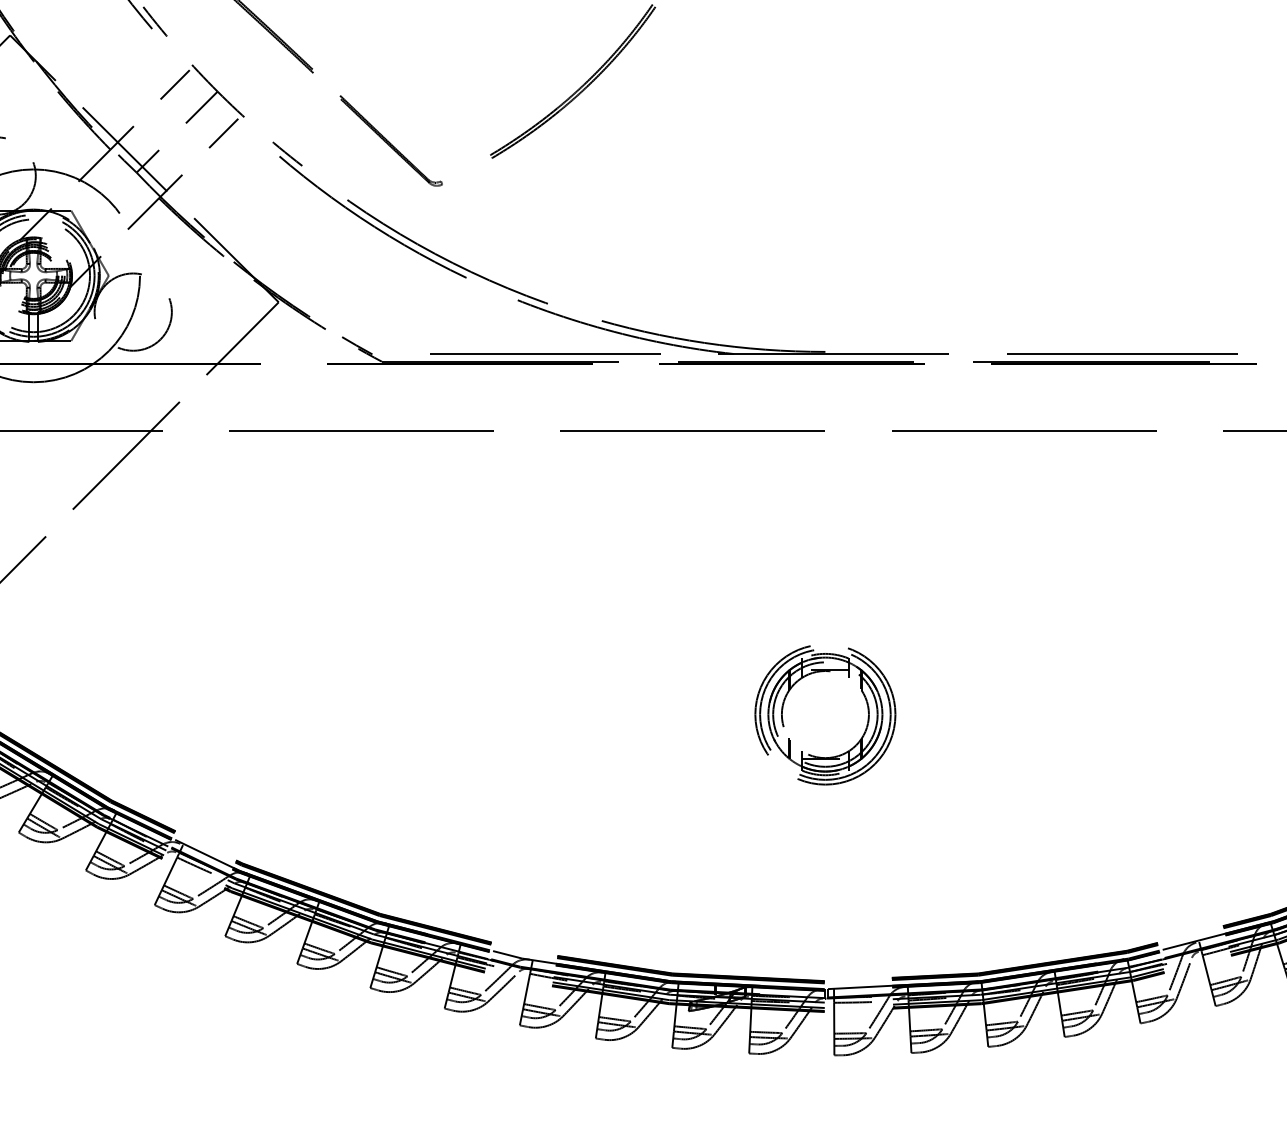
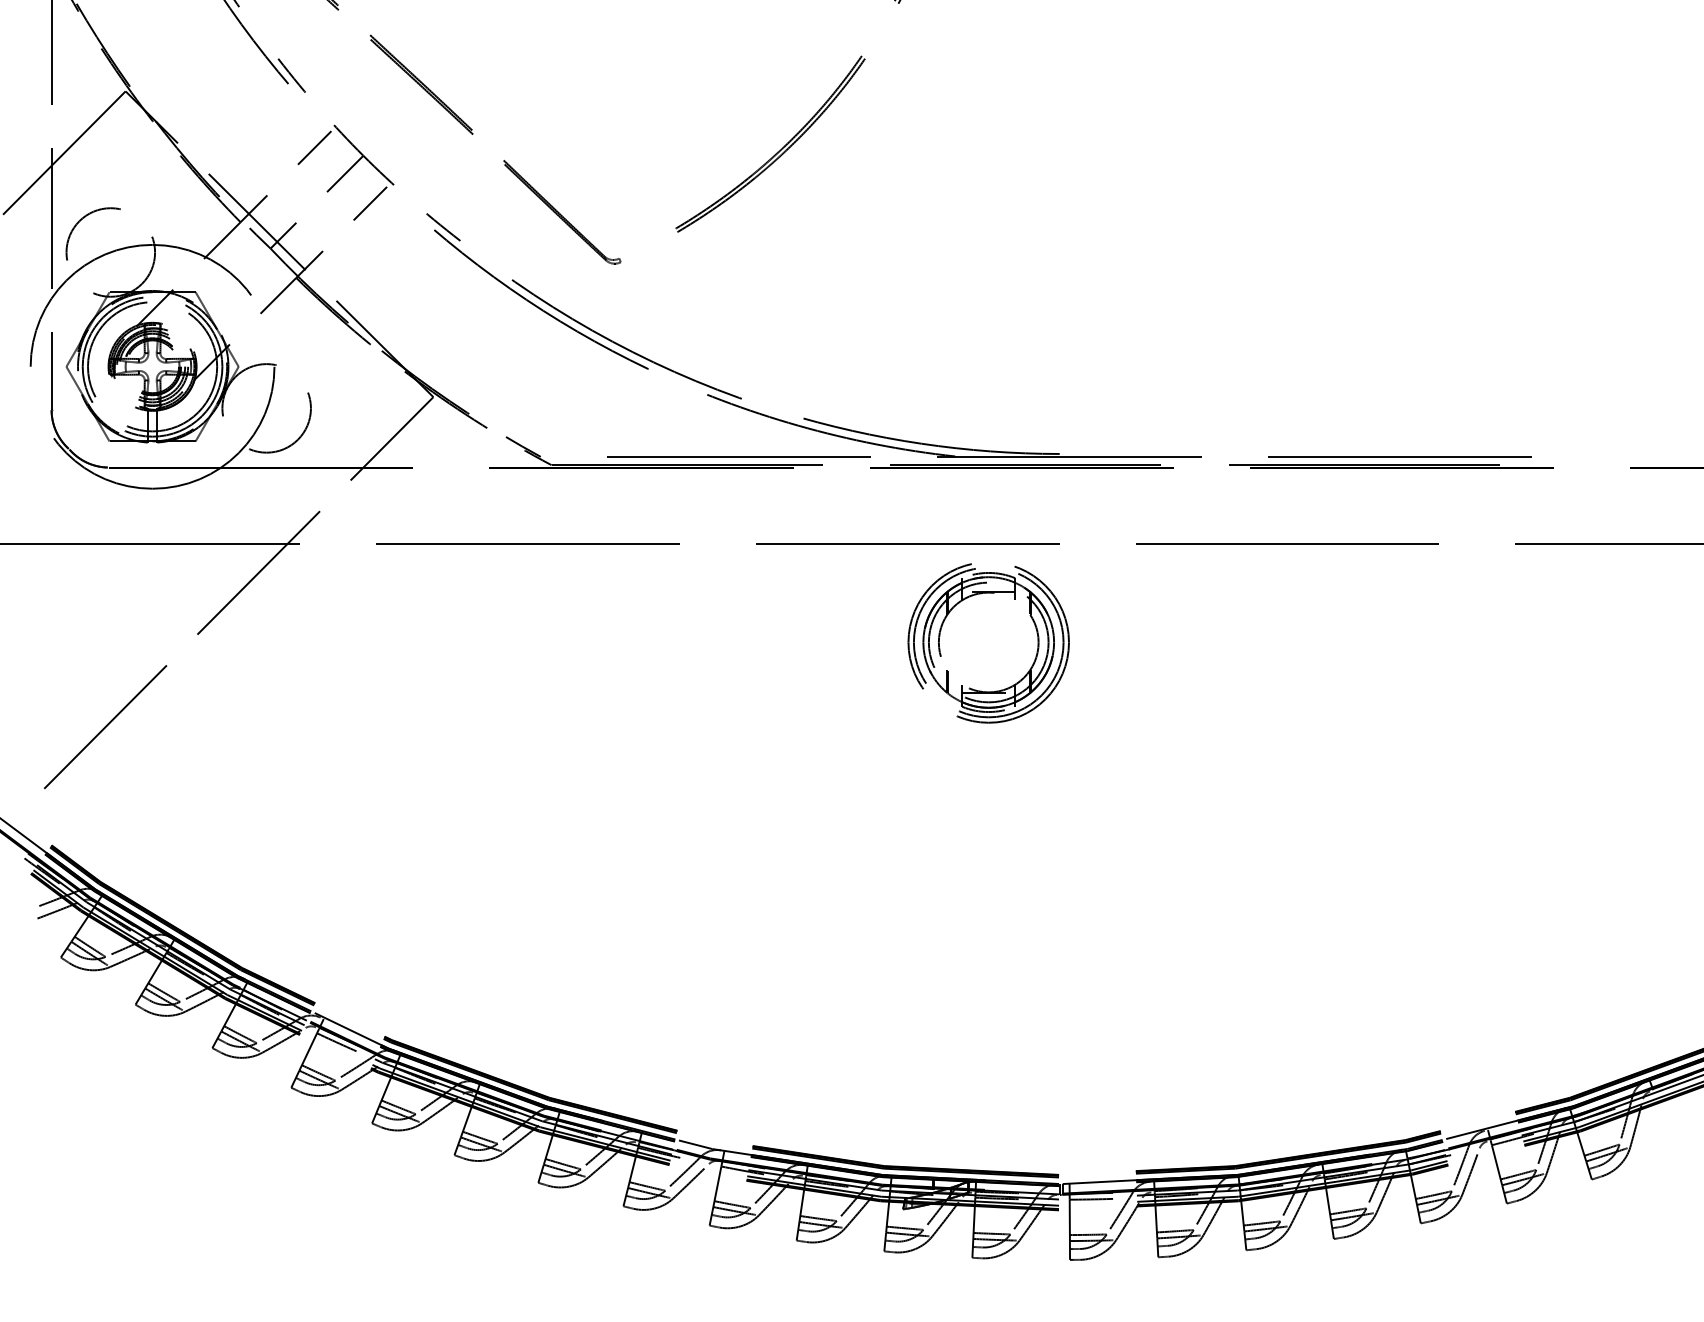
part: (825, 715) -> (988, 643), moved

